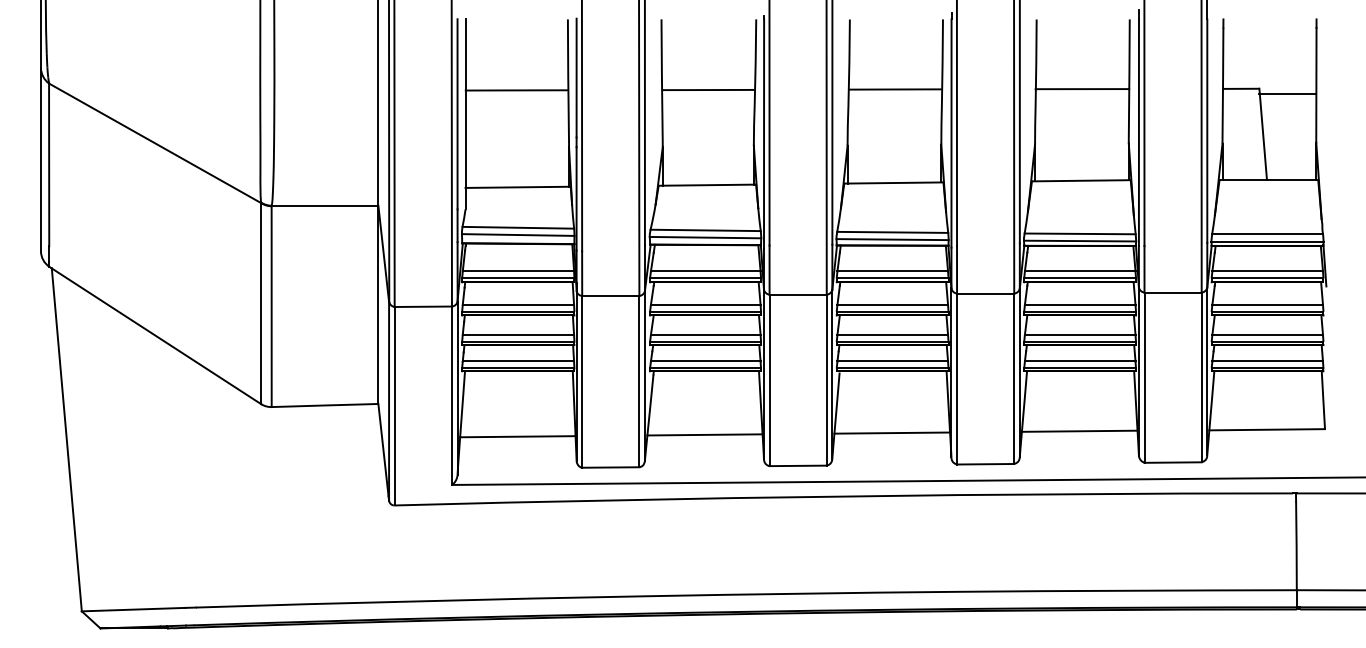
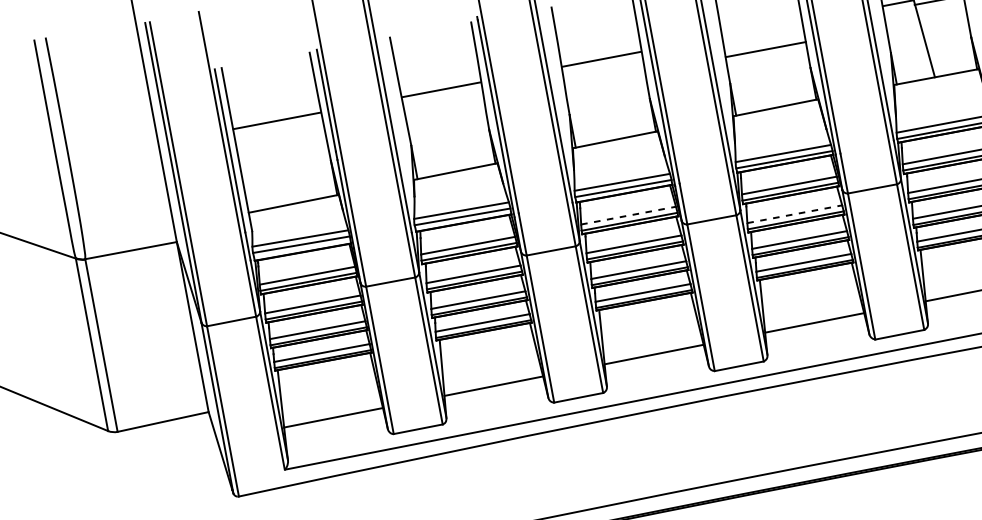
line: (1082, 89) -> (766, 49), moved
line: (893, 271) -> (629, 215), solid -> dashed
line: (1080, 304) -> (794, 214), solid -> dashed

